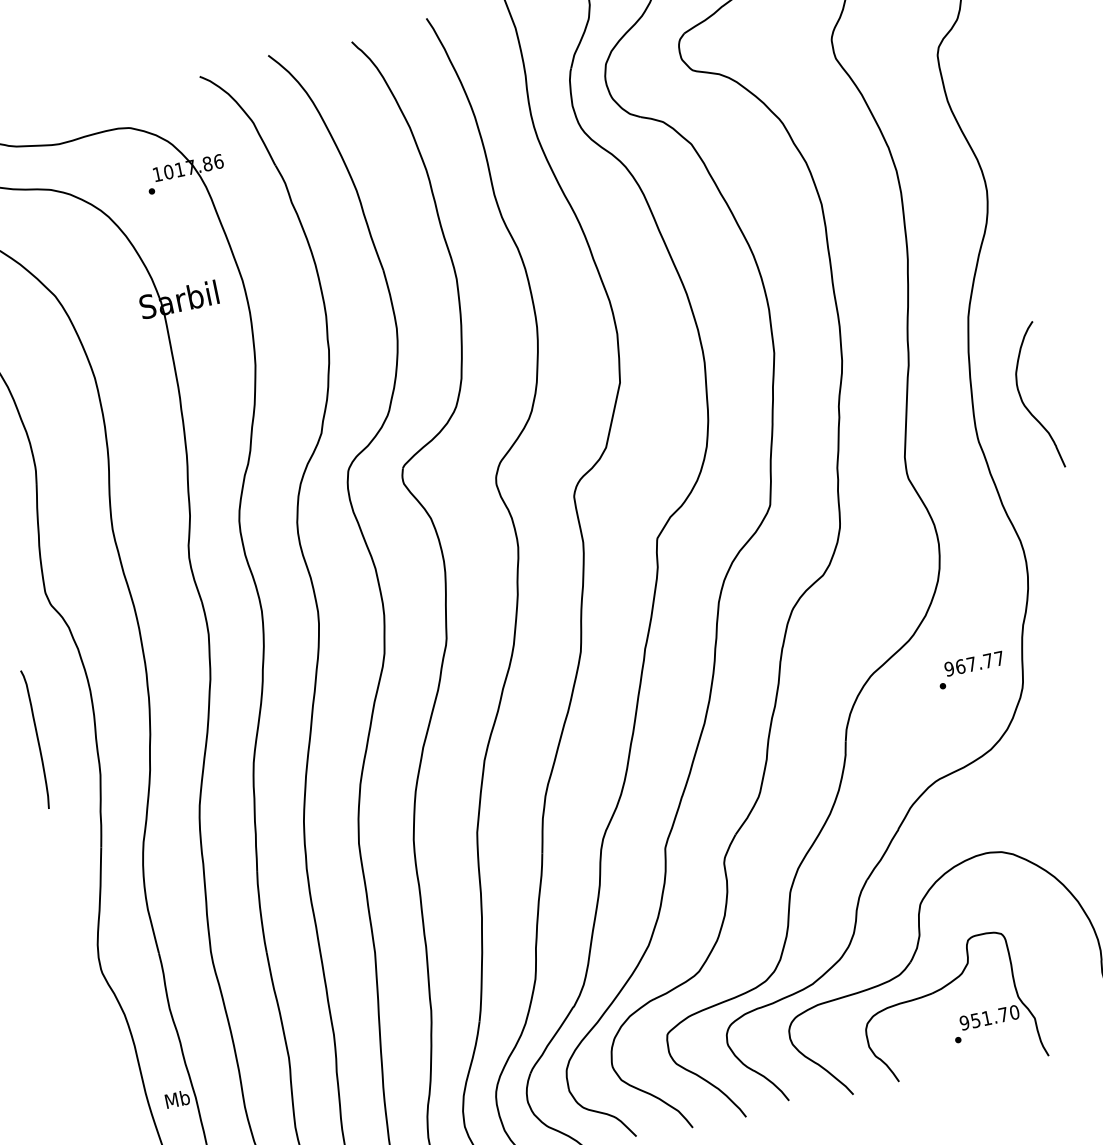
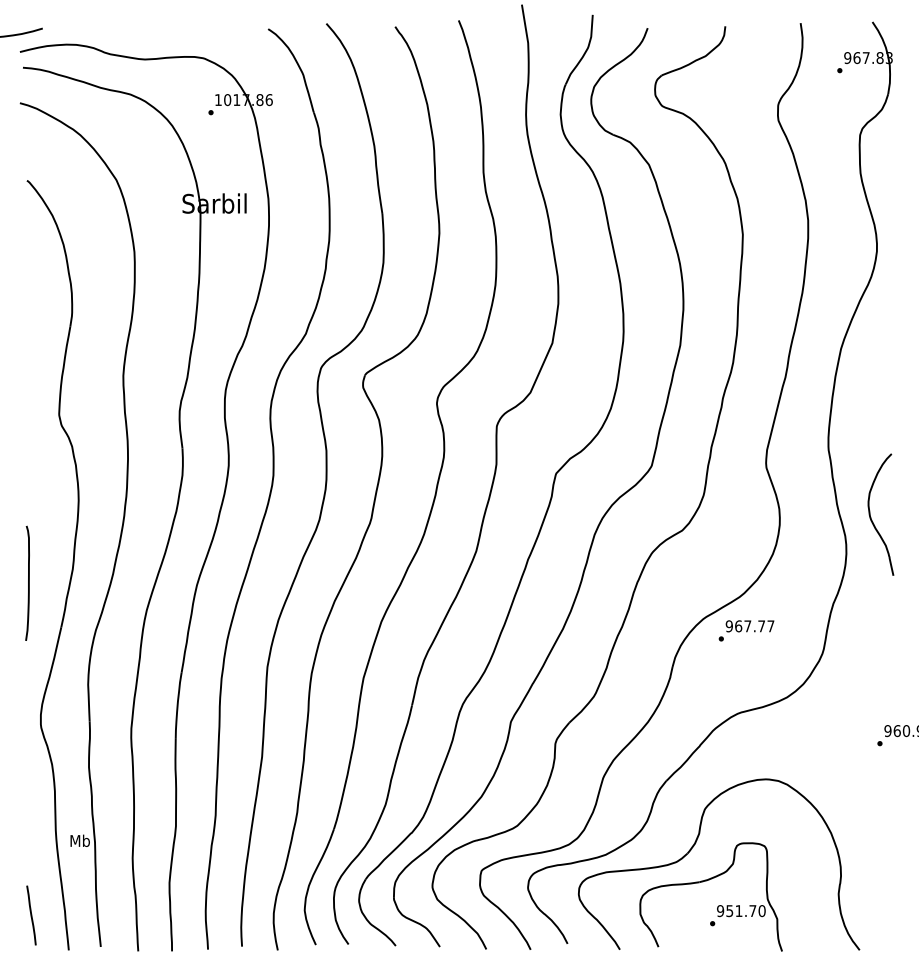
curve: (1024, 402) -> (871, 517), moved
text: (971, 669) -> (746, 630), moved
curve: (37, 738) -> (28, 582), moved

